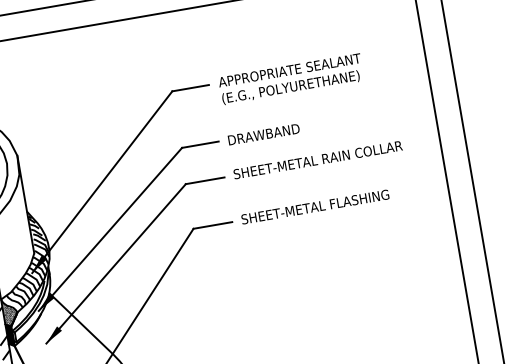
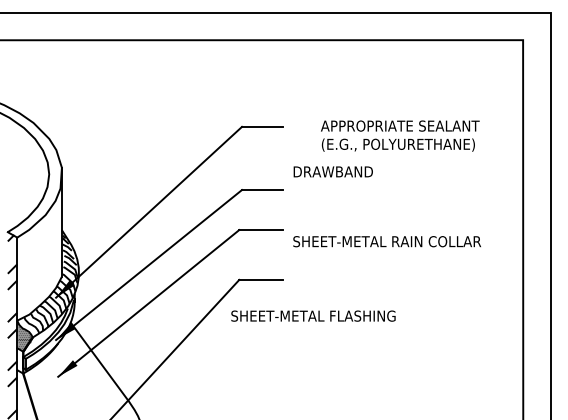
text: (291, 78) -> (400, 135), moved
text: (263, 134) -> (332, 171), moved
text: (317, 159) -> (386, 241), moved
text: (315, 206) -> (313, 315), moved
fill: (10, 334) -> (20, 360), removed

